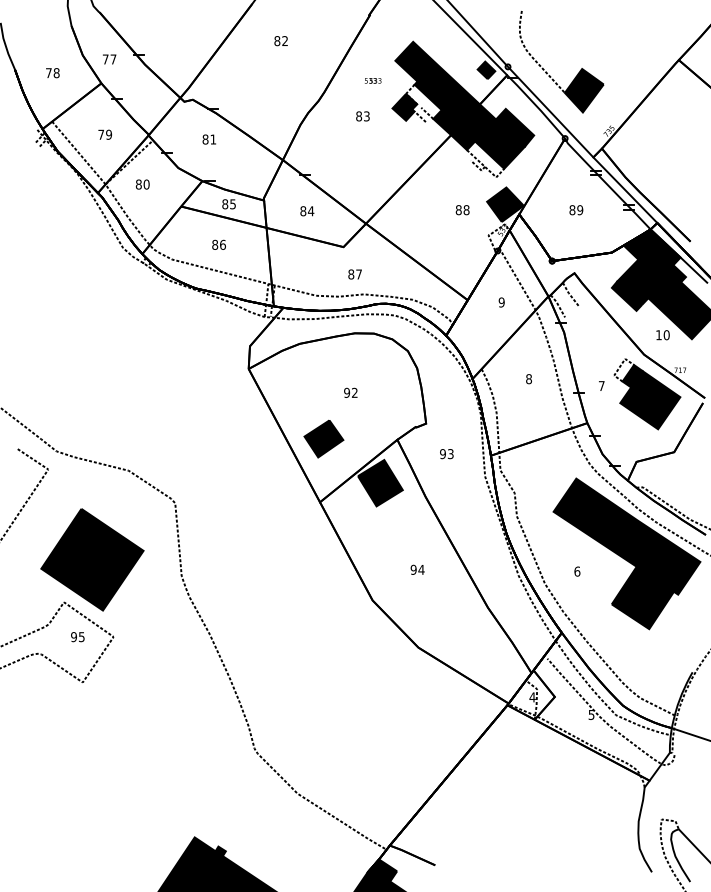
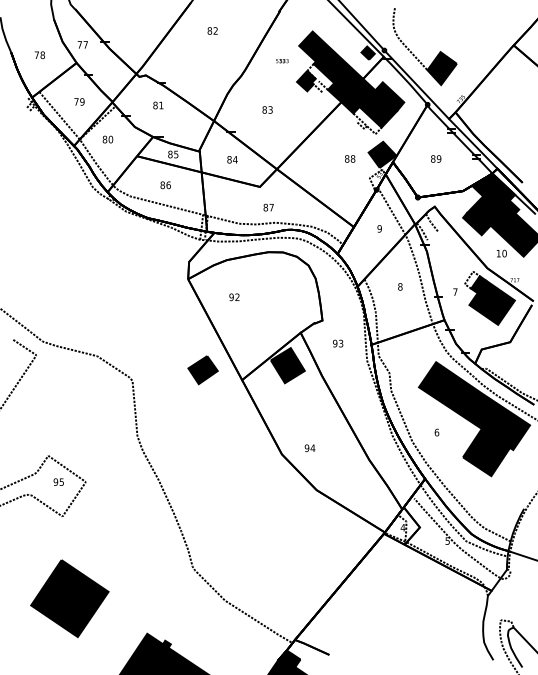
text: (362, 115) -> (267, 109), moved
text: (350, 393) -> (234, 297), moved
part: (323, 439) -> (202, 370), moved
part: (91, 559) -> (69, 598), moved
text: (416, 570) -> (309, 448), moved

